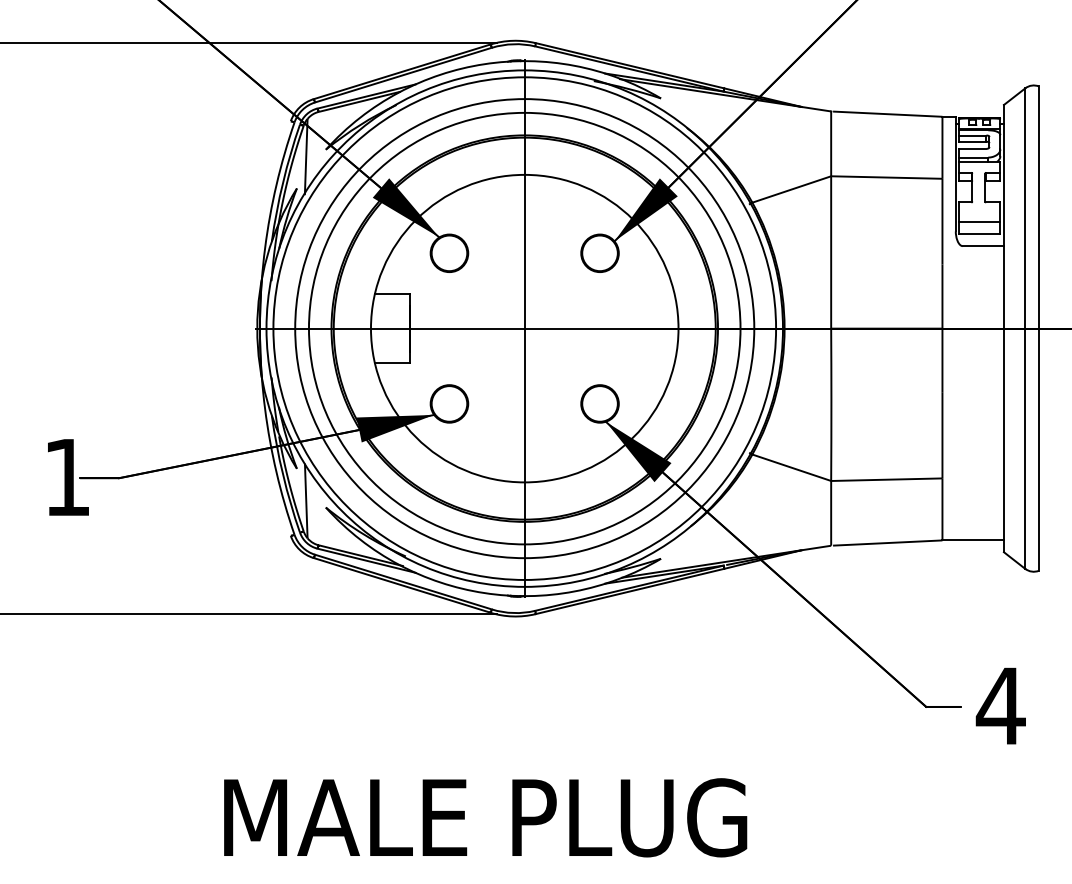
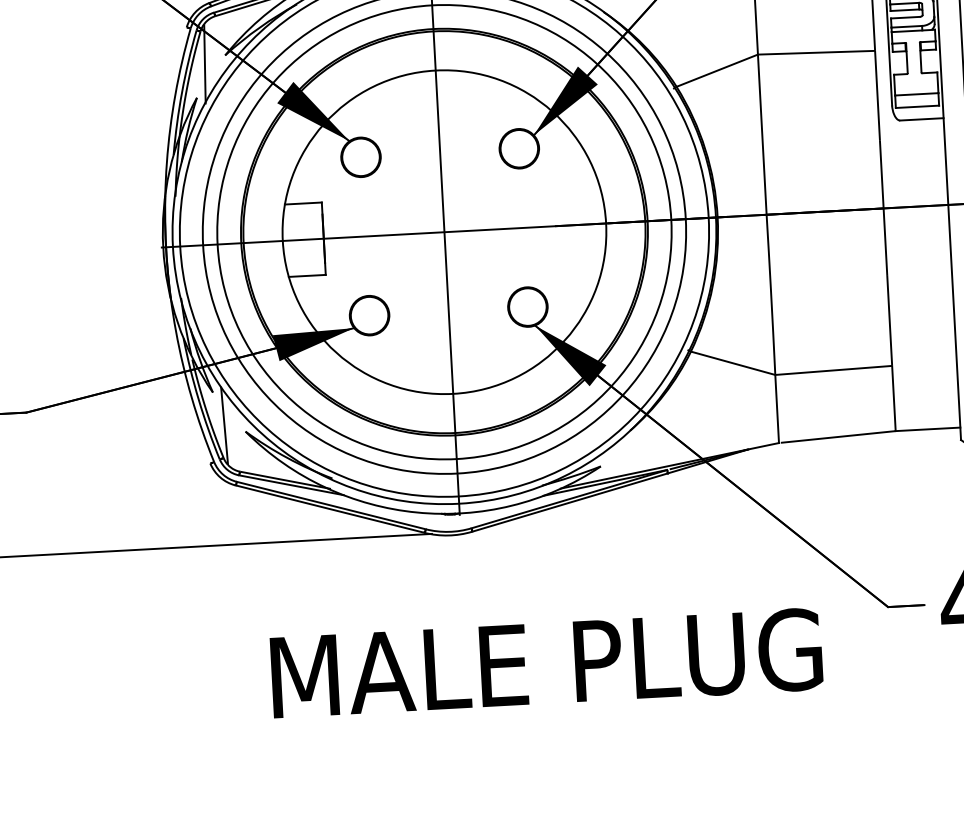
text: (485, 817) -> (546, 663), moved

